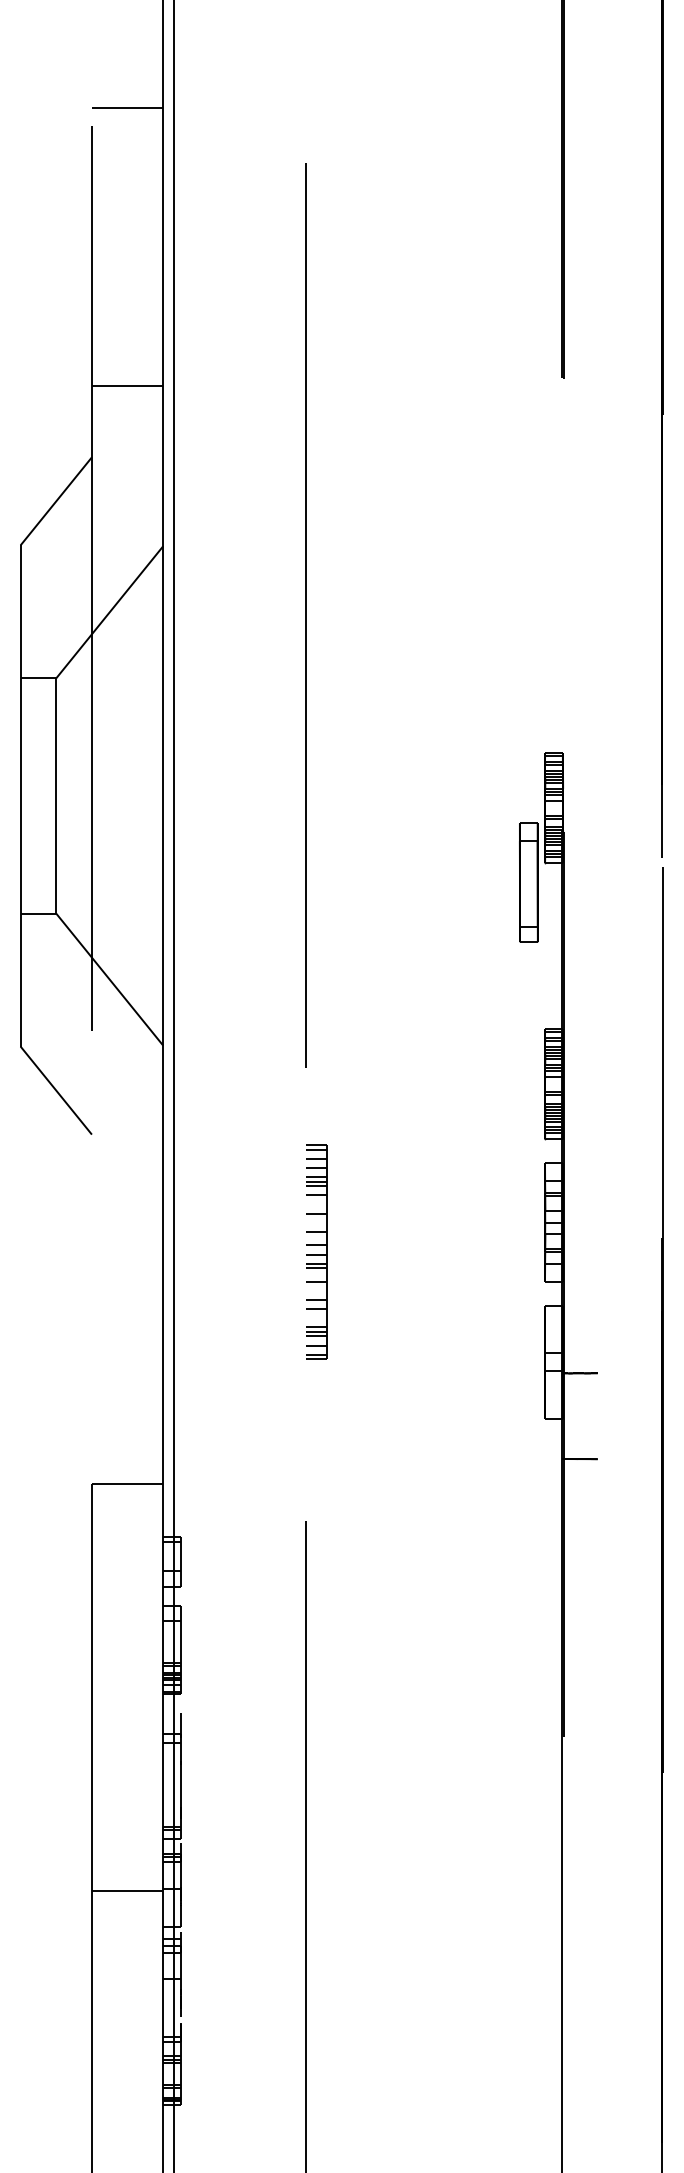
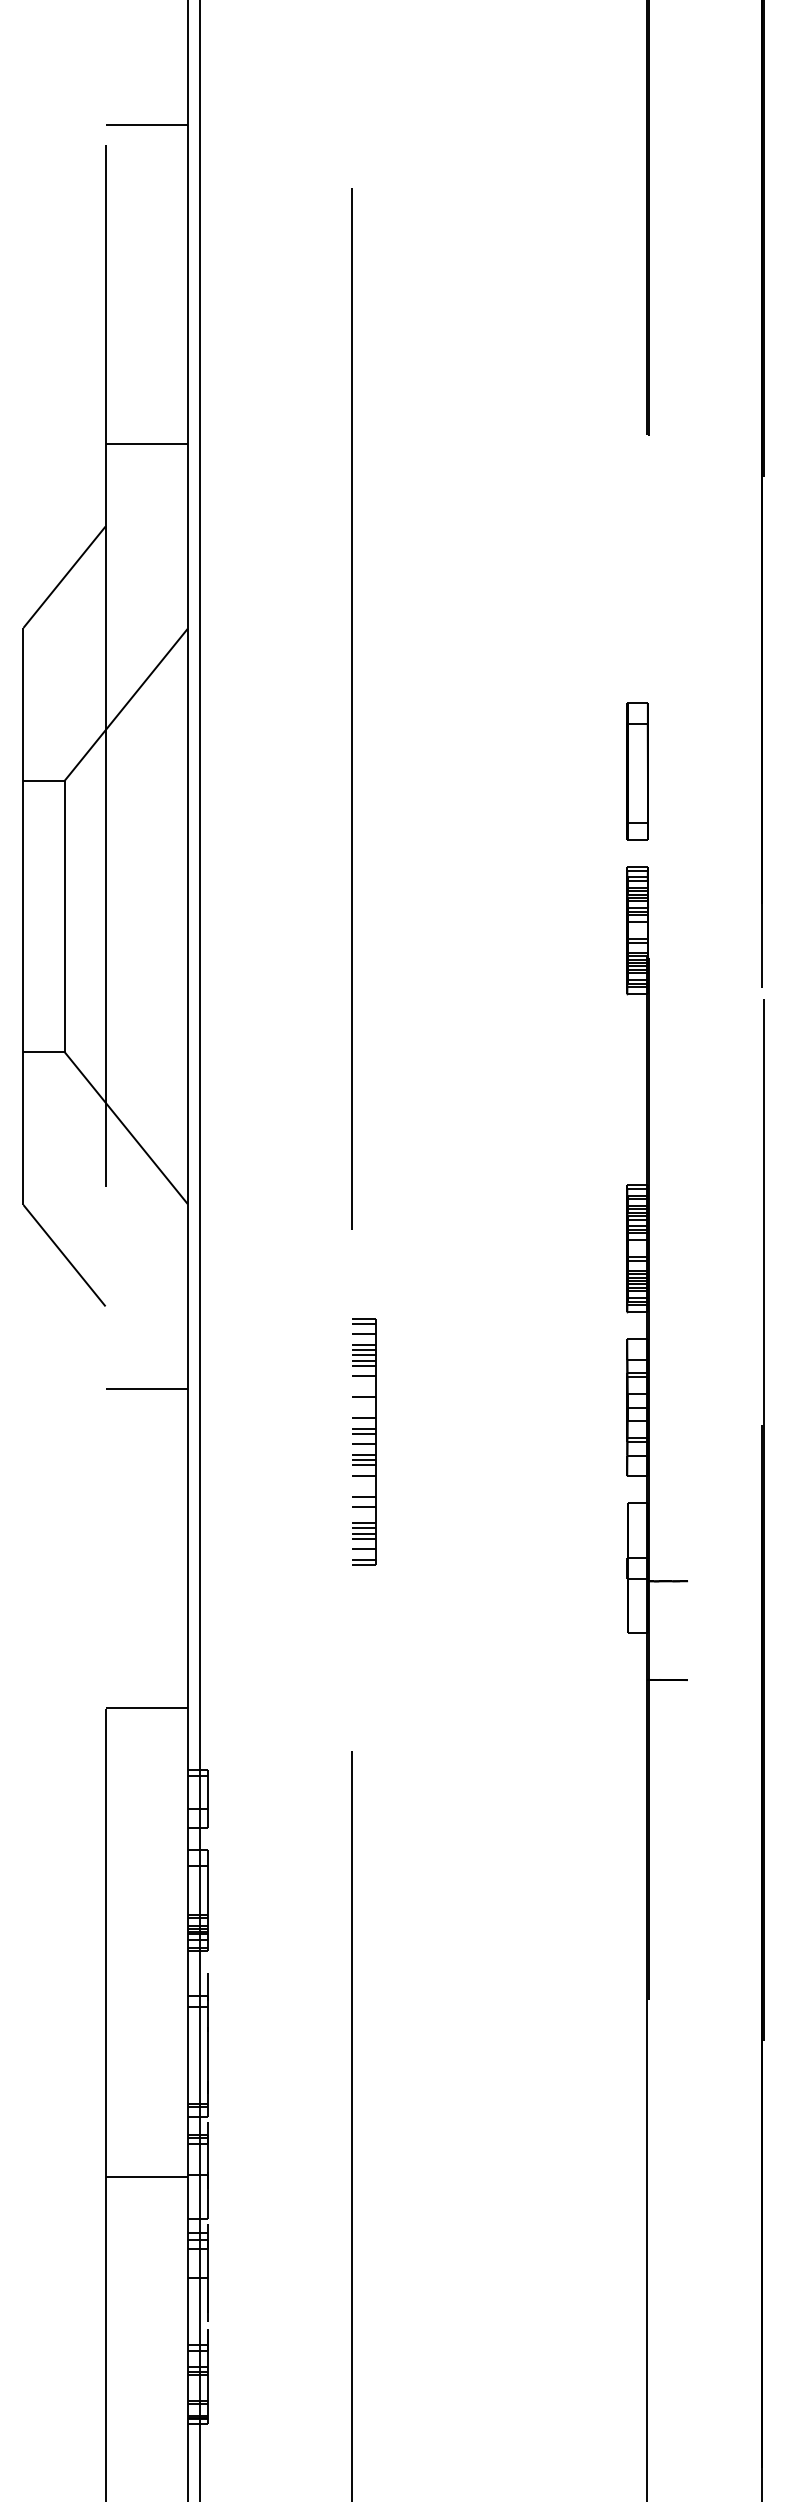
part: (528, 882) -> (637, 771), moved
line: (315, 1172) -> (363, 1350), added
line: (127, 1205) -> (146, 1388), added
line: (315, 1240) -> (363, 1428), added
line: (315, 1272) -> (363, 1465), added
line: (315, 1323) -> (363, 1523), added

